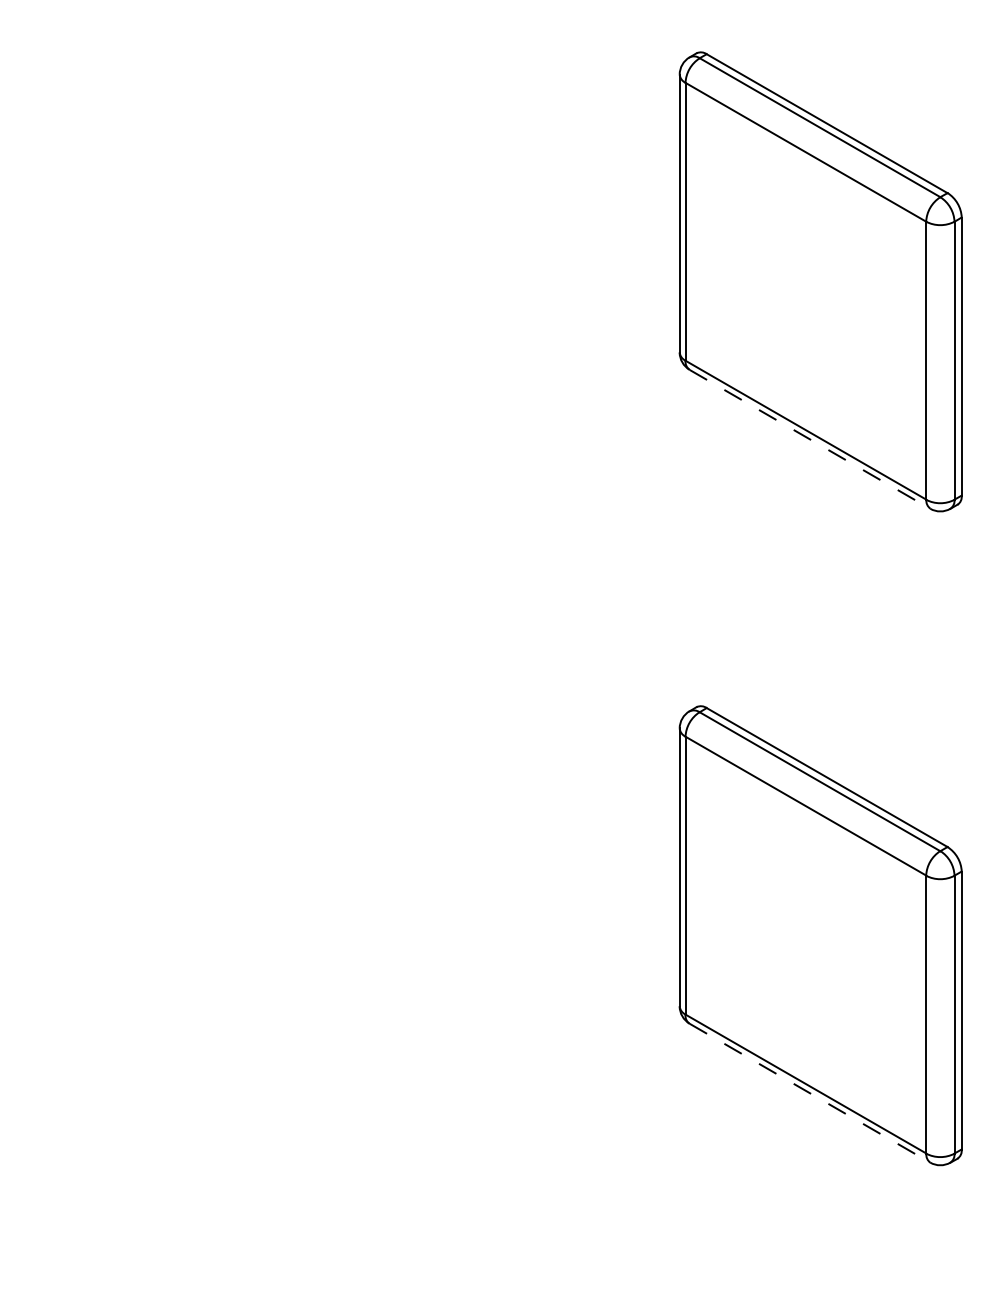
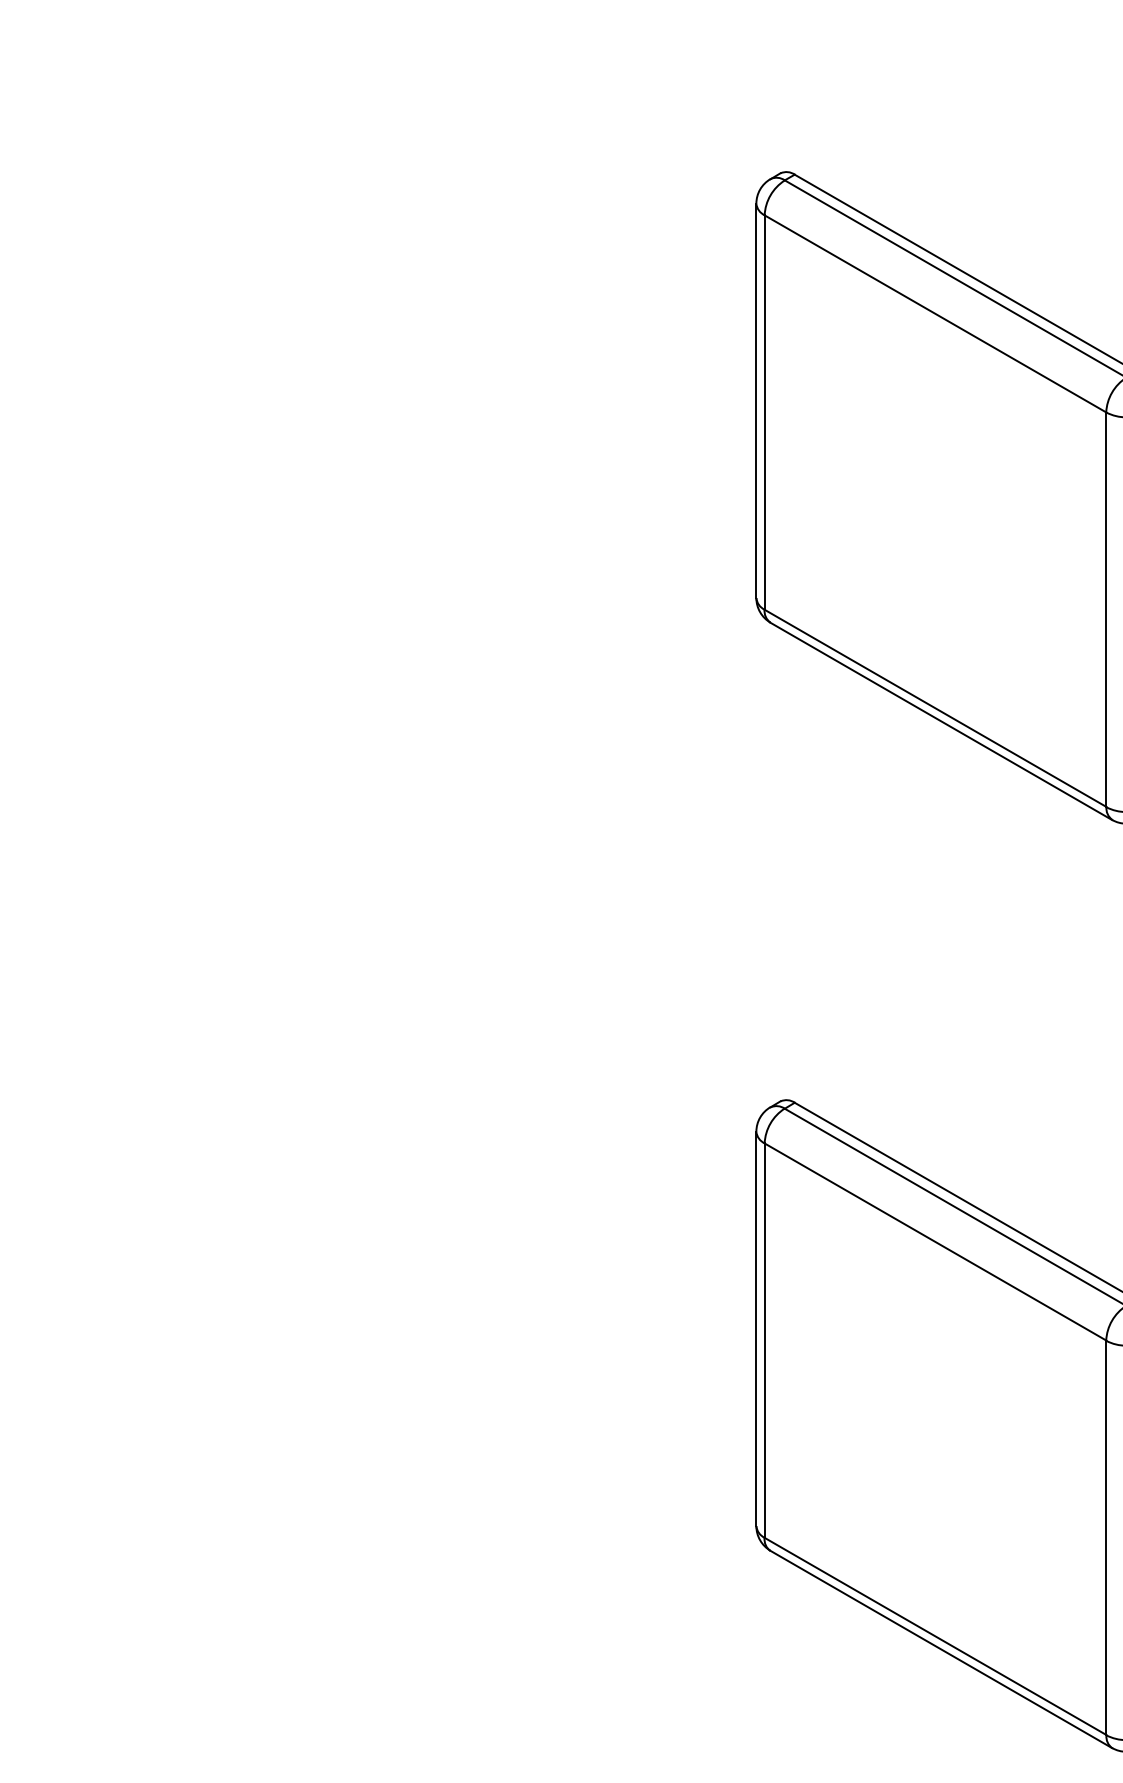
line: (810, 439) -> (942, 721), dashed -> solid
line: (810, 1093) -> (942, 1649), dashed -> solid

